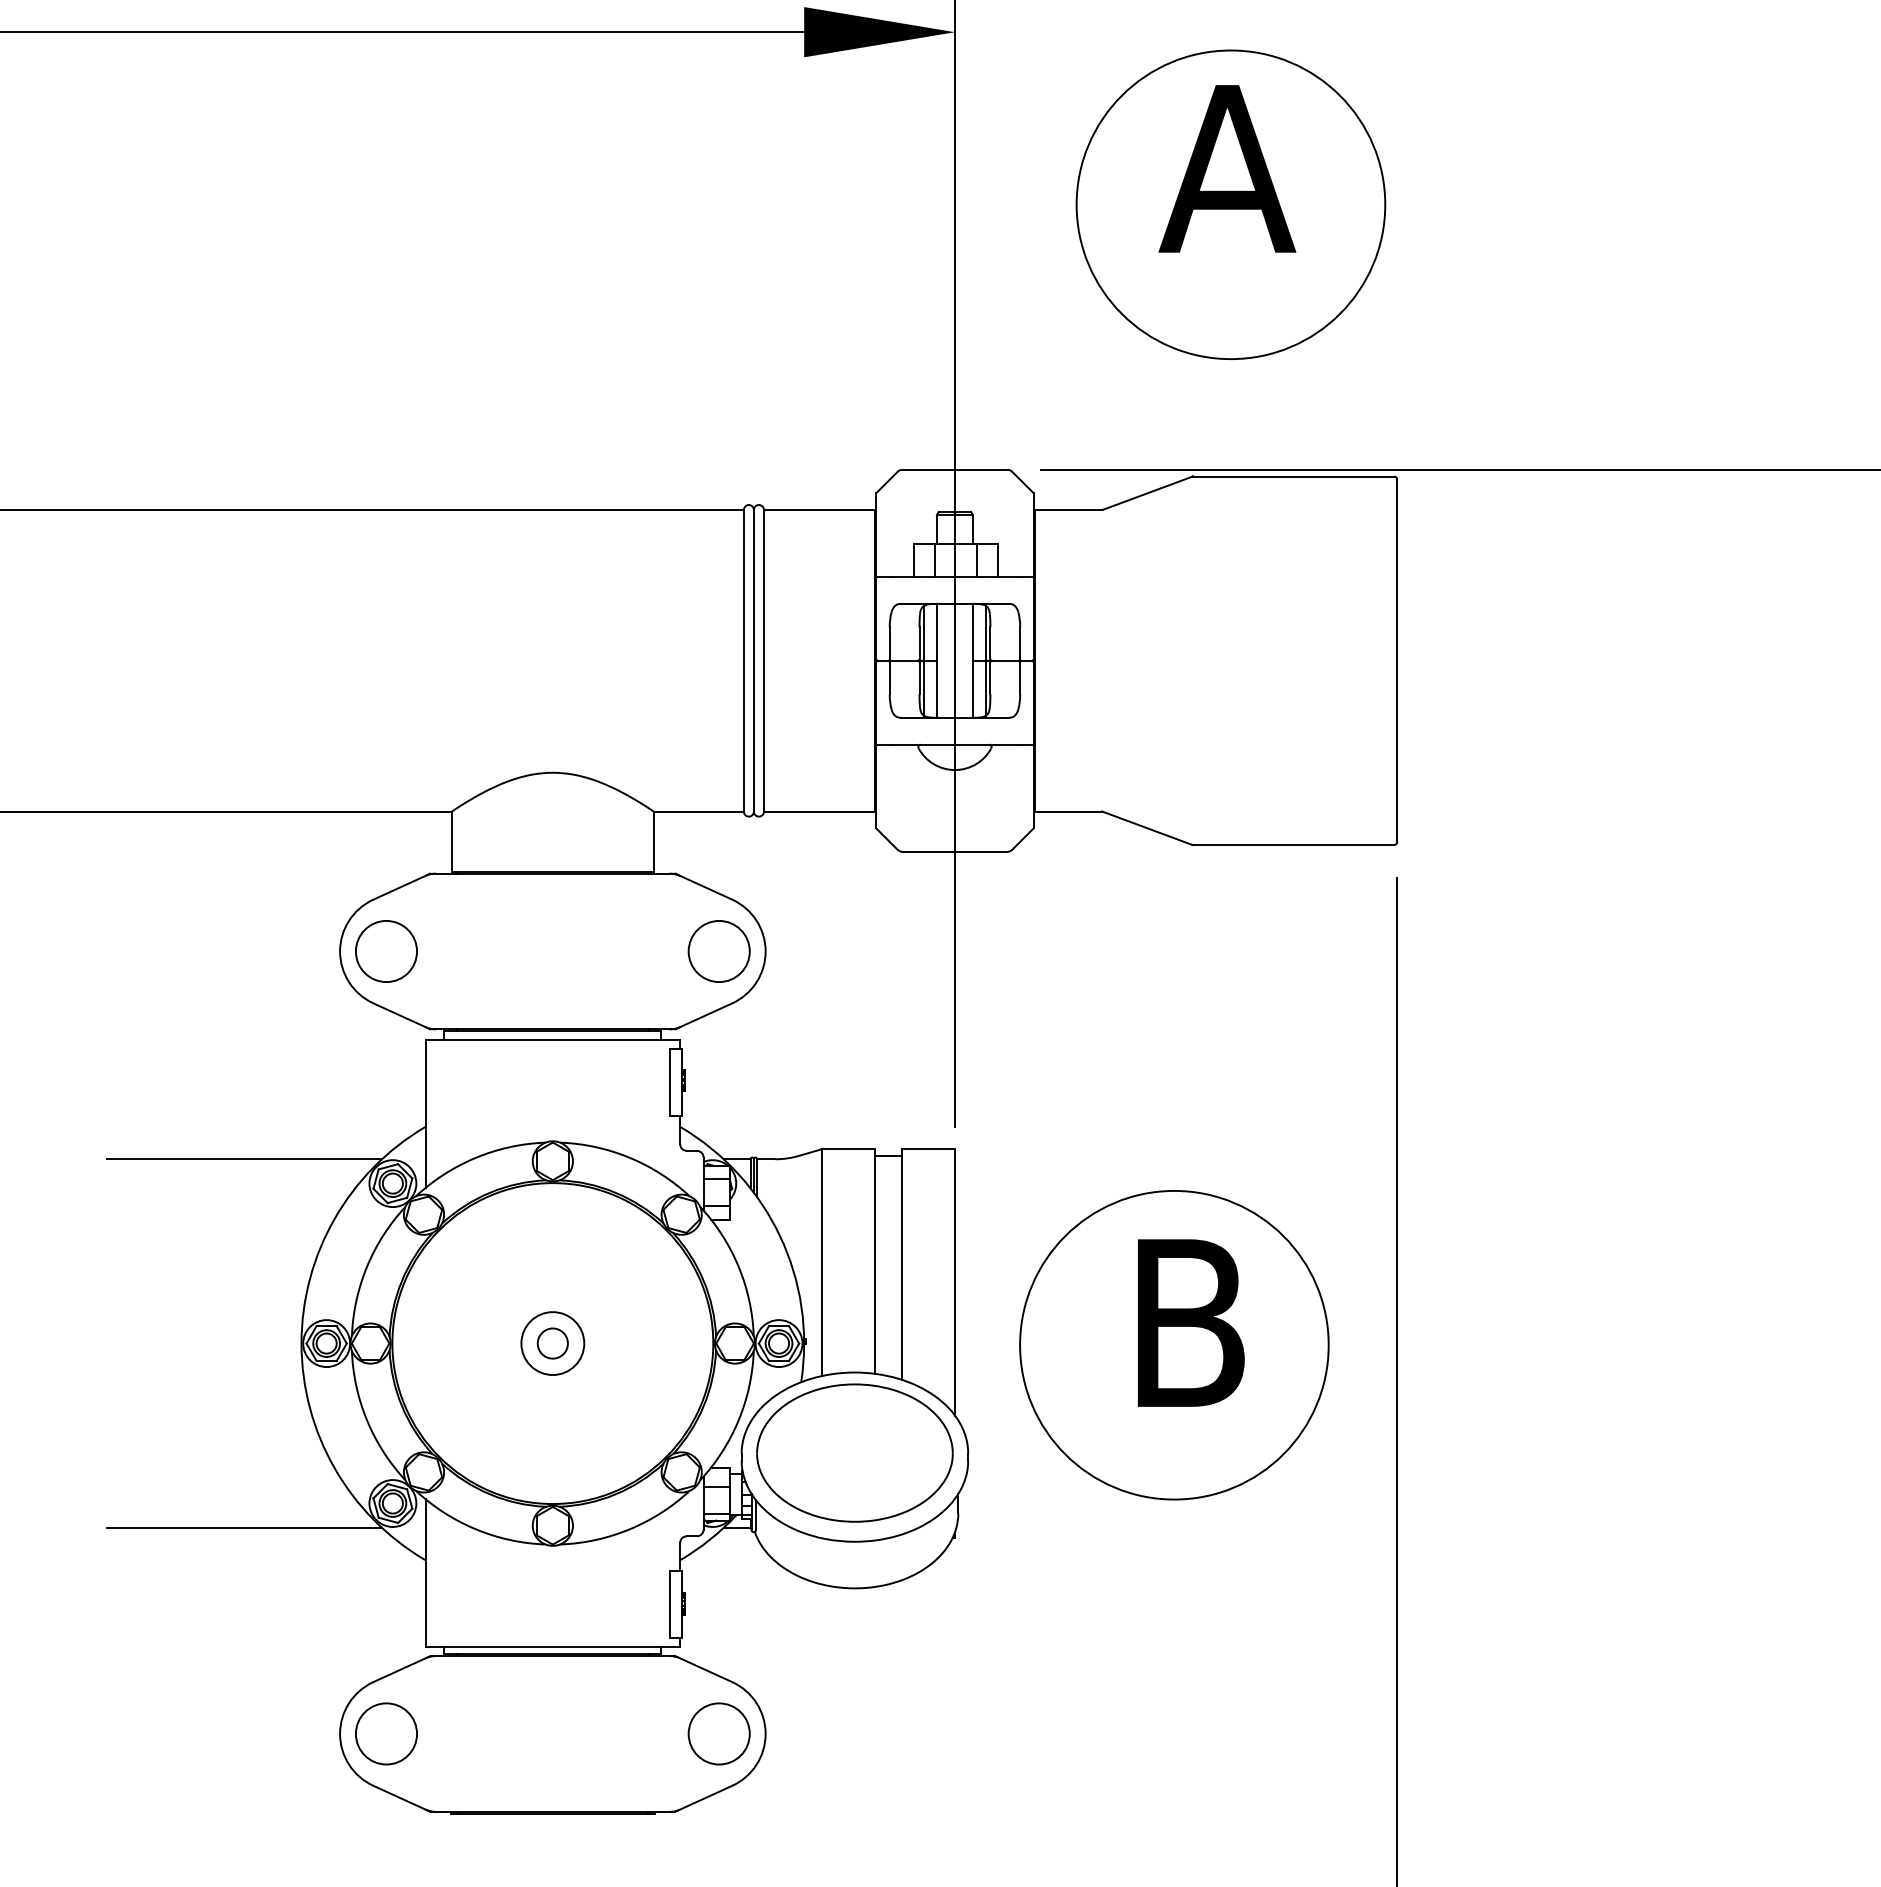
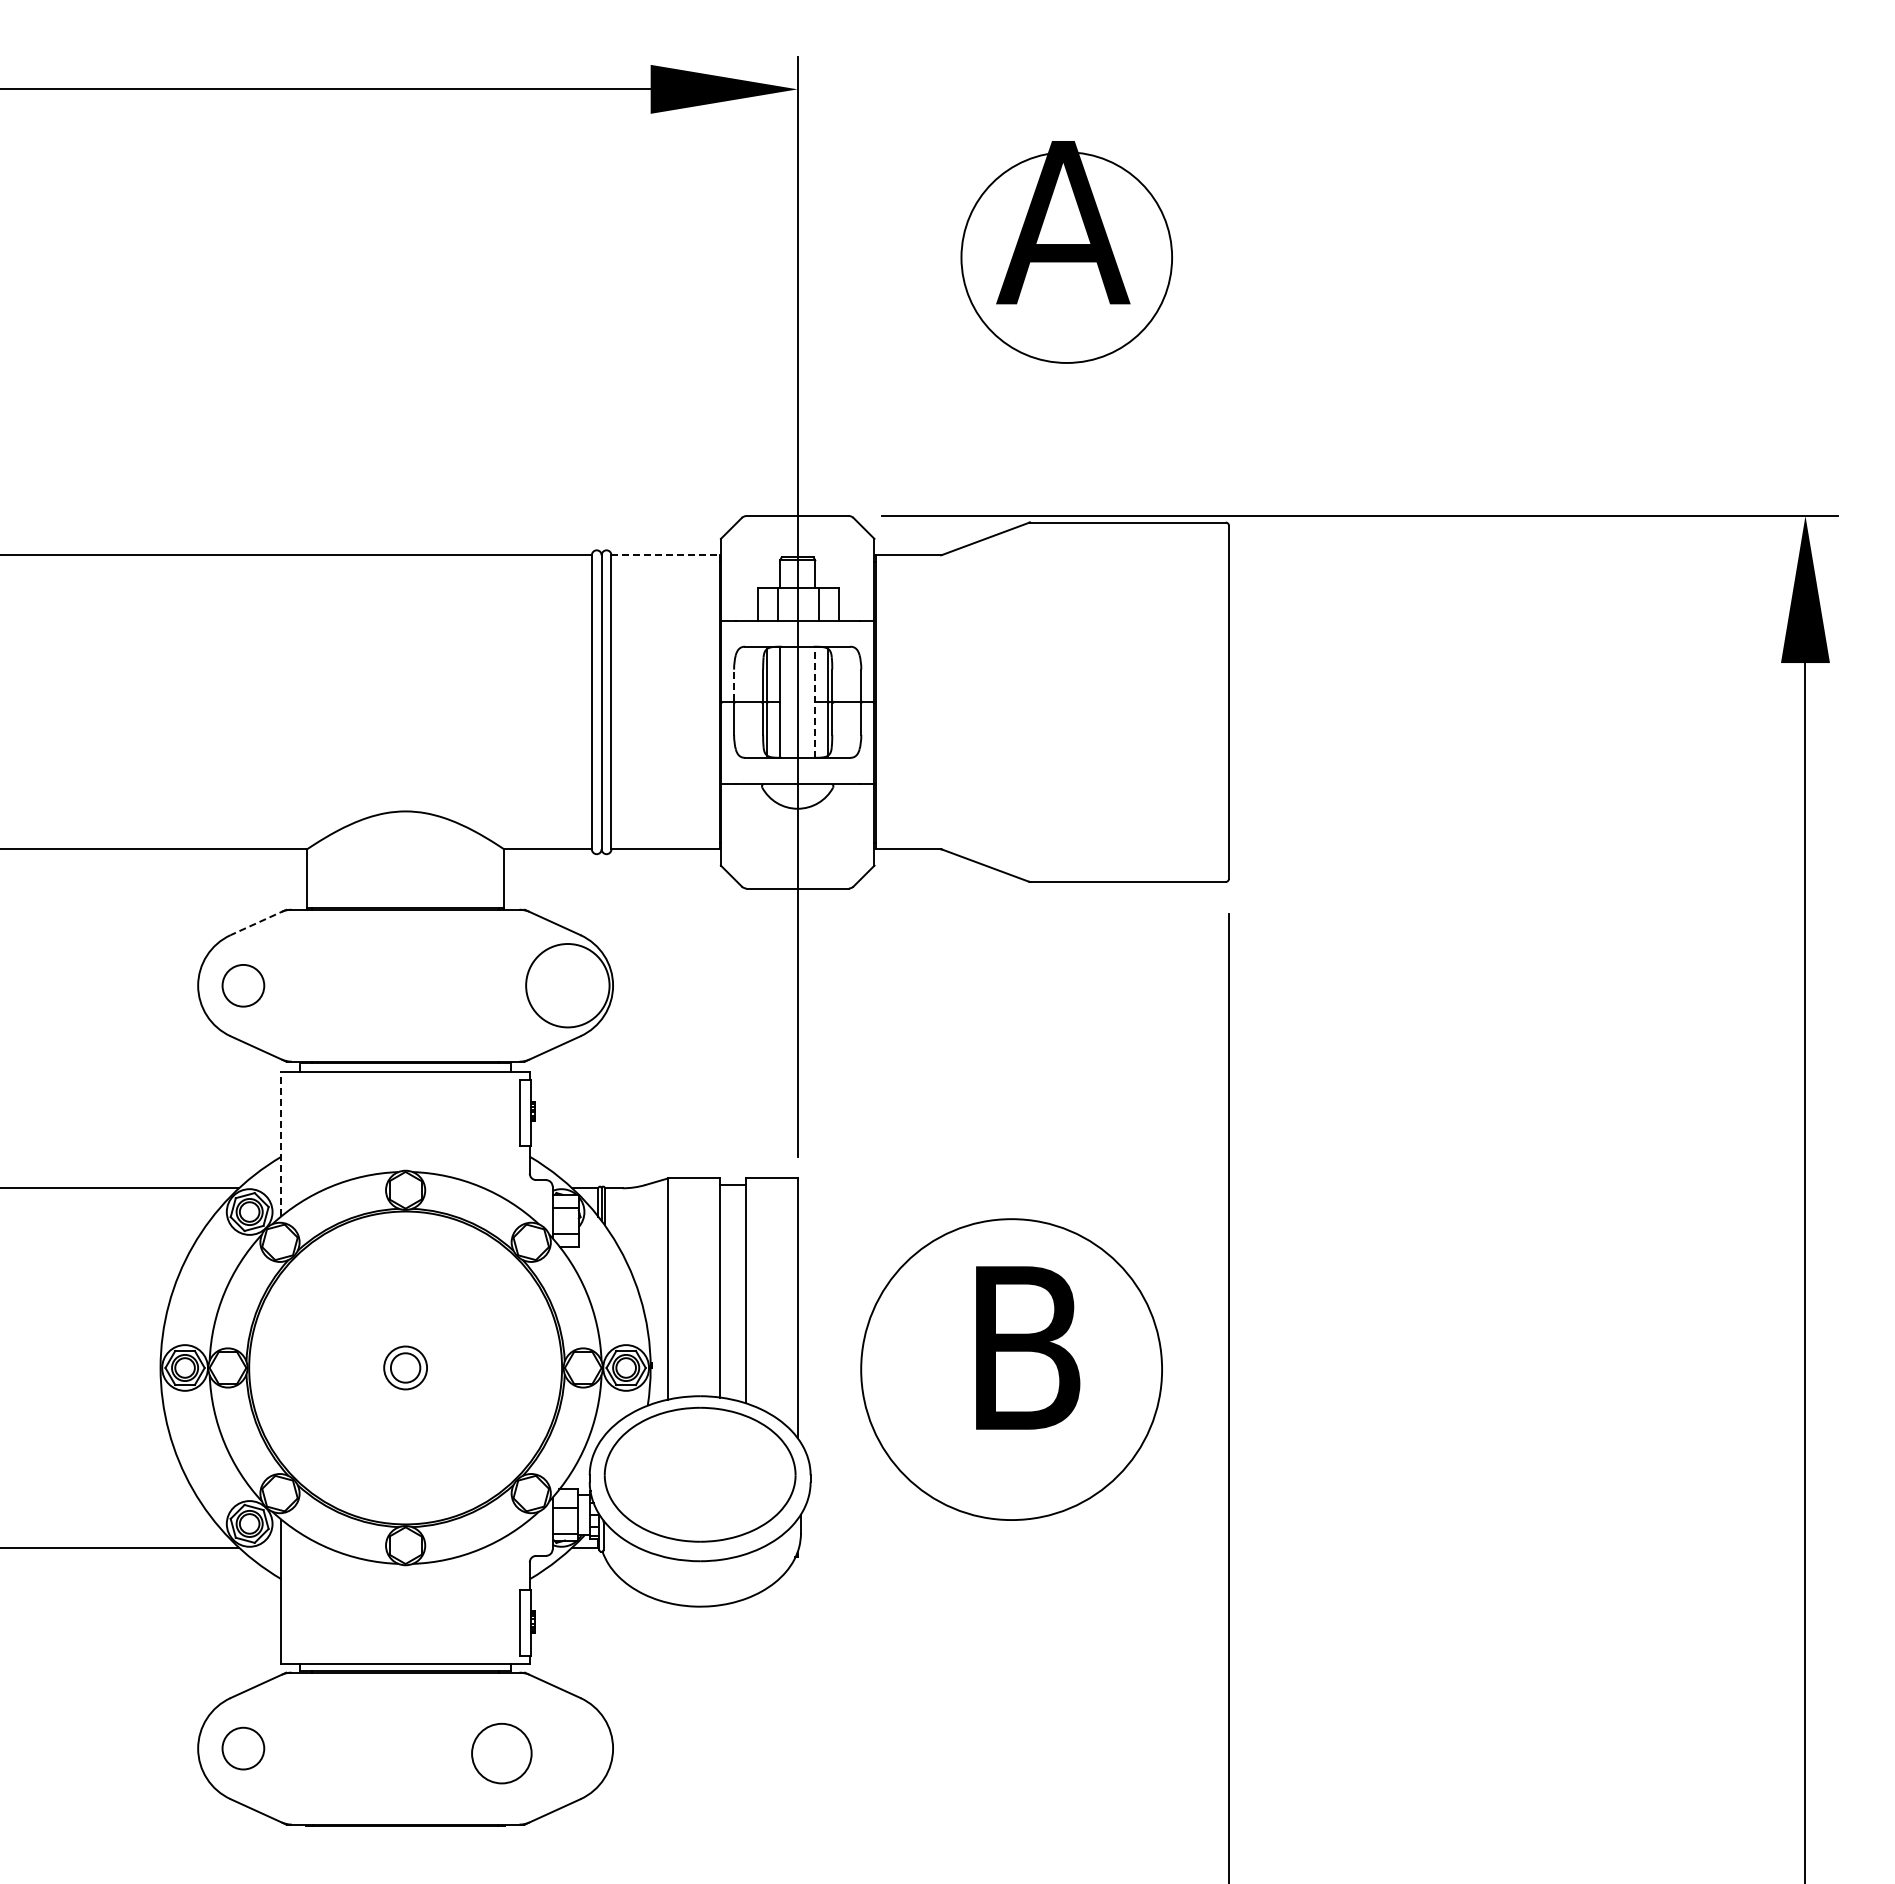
circle: (1230, 204) -> (1066, 257), size x0.7
line: (820, 510) -> (666, 555), solid -> dashed
line: (890, 643) -> (734, 685), solid -> dashed
line: (973, 661) -> (815, 702), solid -> dashed
line: (400, 886) -> (257, 922), solid -> dashed
circle: (386, 951) -> (243, 985), size x0.7
circle: (718, 951) -> (567, 985), size x1.4
line: (425, 1113) -> (281, 1143), solid -> dashed
circle: (552, 1343) -> (405, 1367), size x0.7
circle: (386, 1733) -> (243, 1748), size x0.7
circle: (718, 1733) -> (501, 1753), moved

